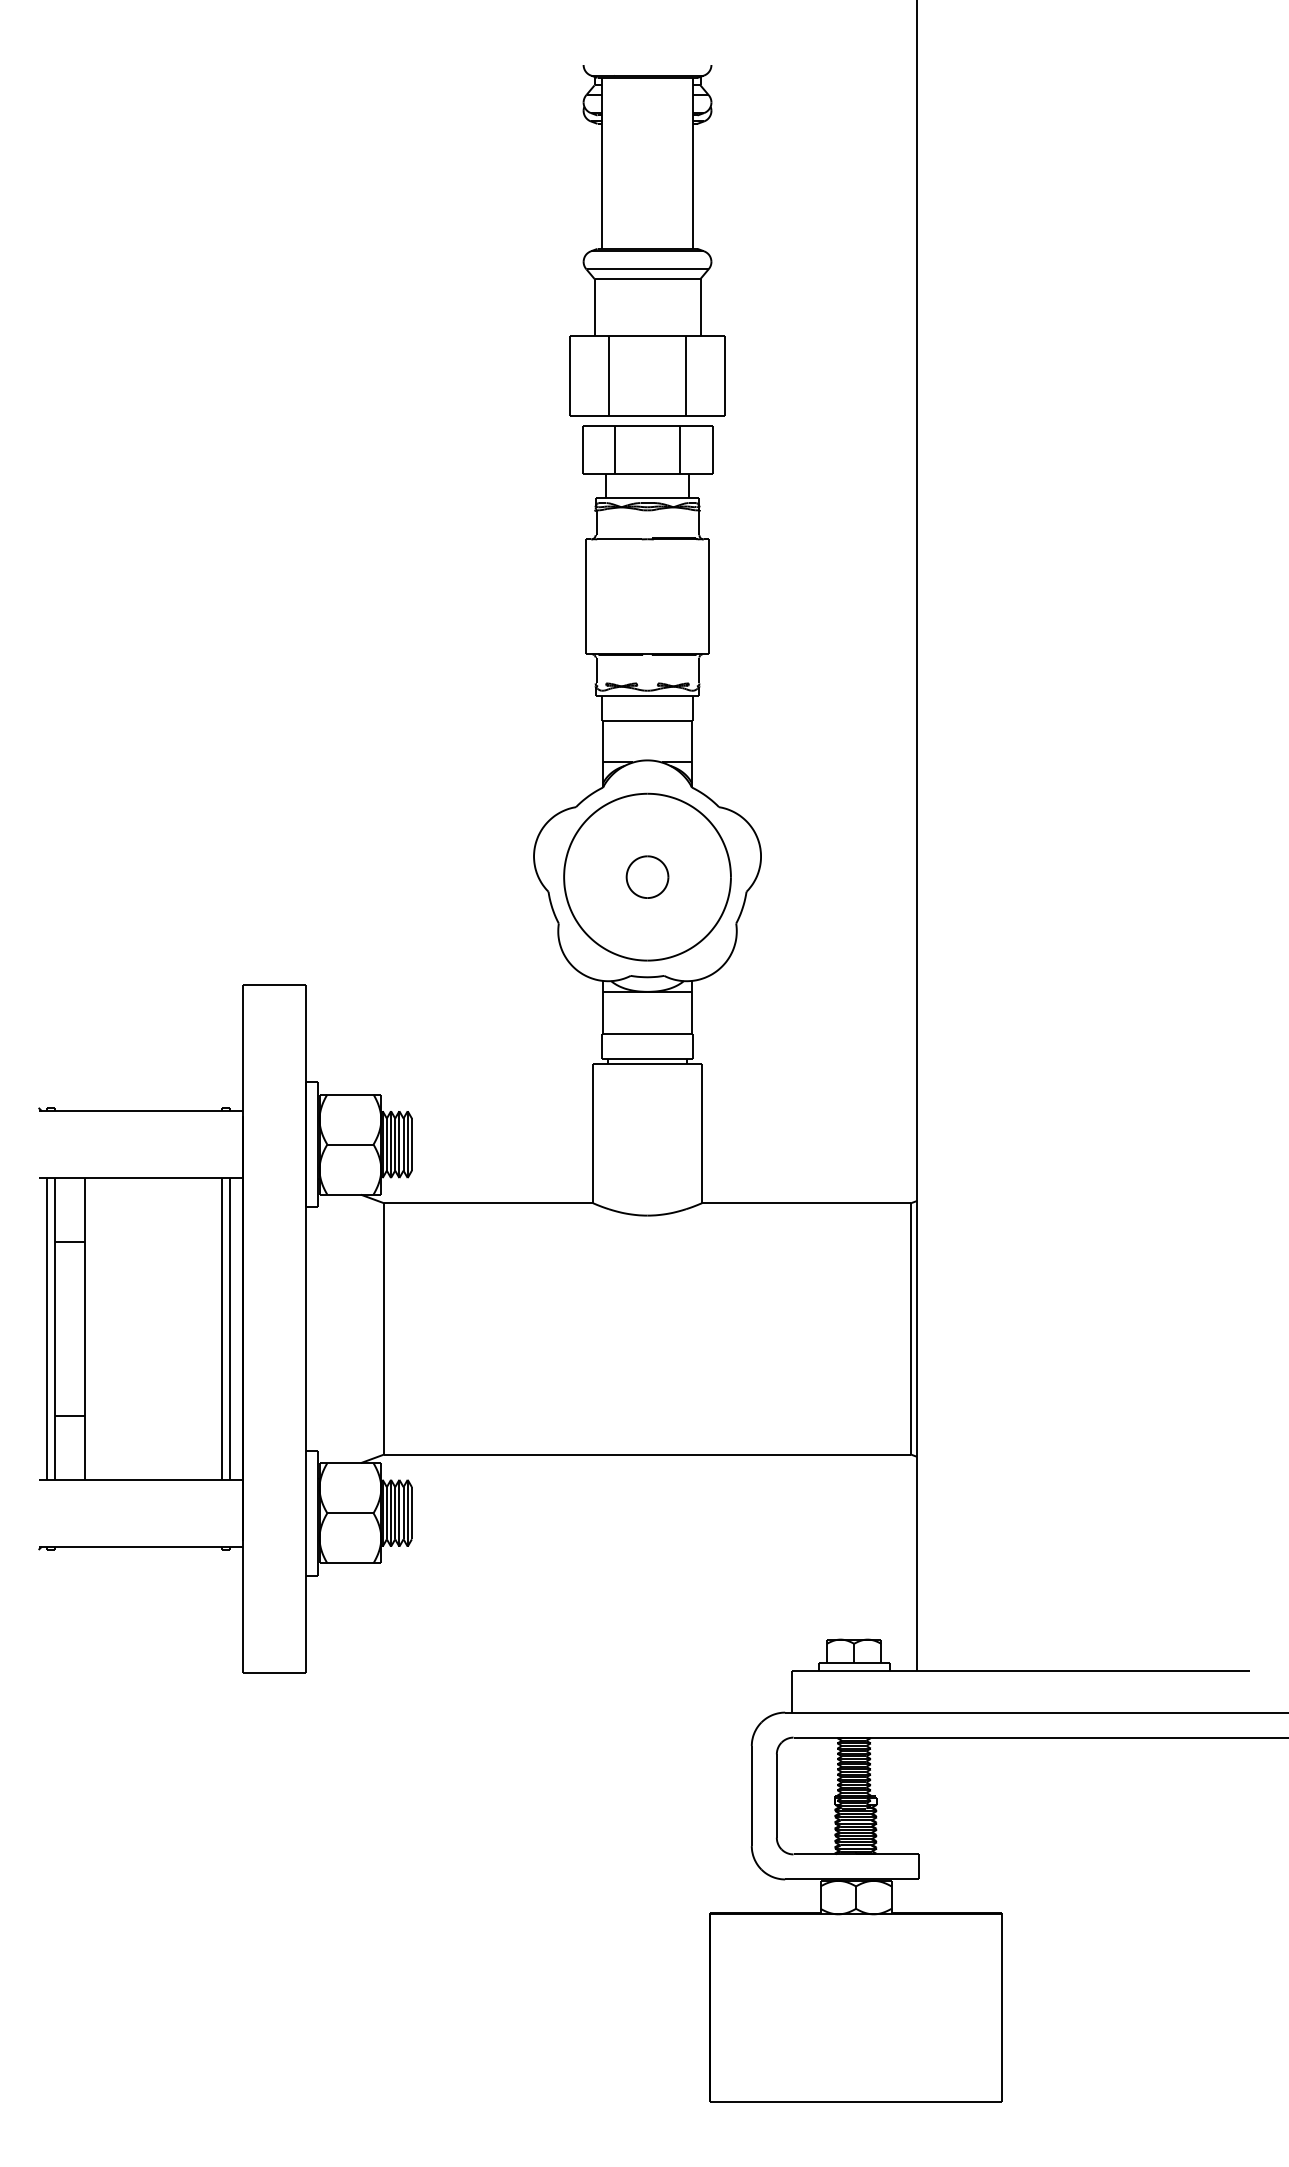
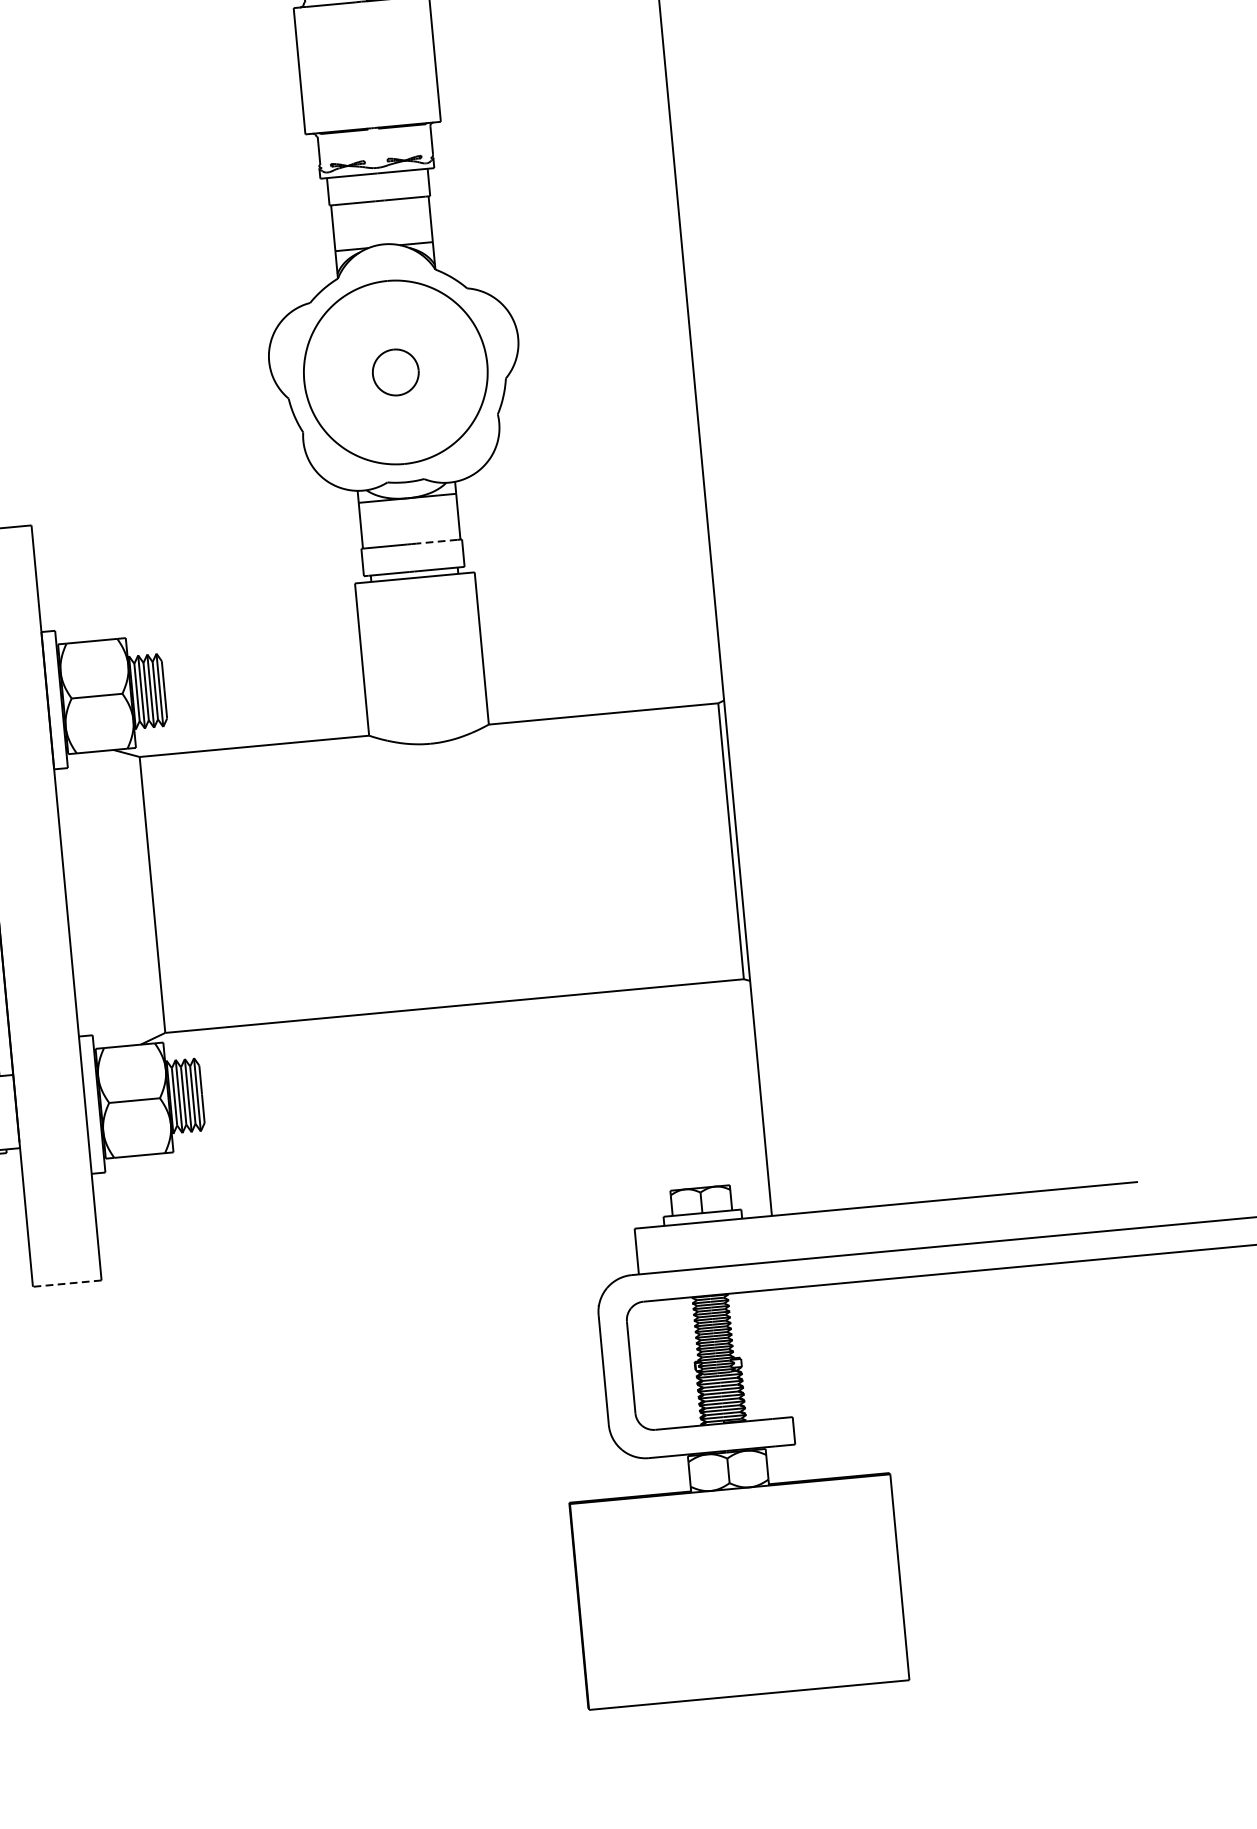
line: (670, 1033) -> (436, 541), solid -> dashed
line: (273, 1673) -> (66, 1284), solid -> dashed

